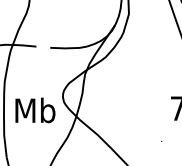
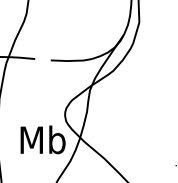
text: (35, 110) -> (43, 139), moved

